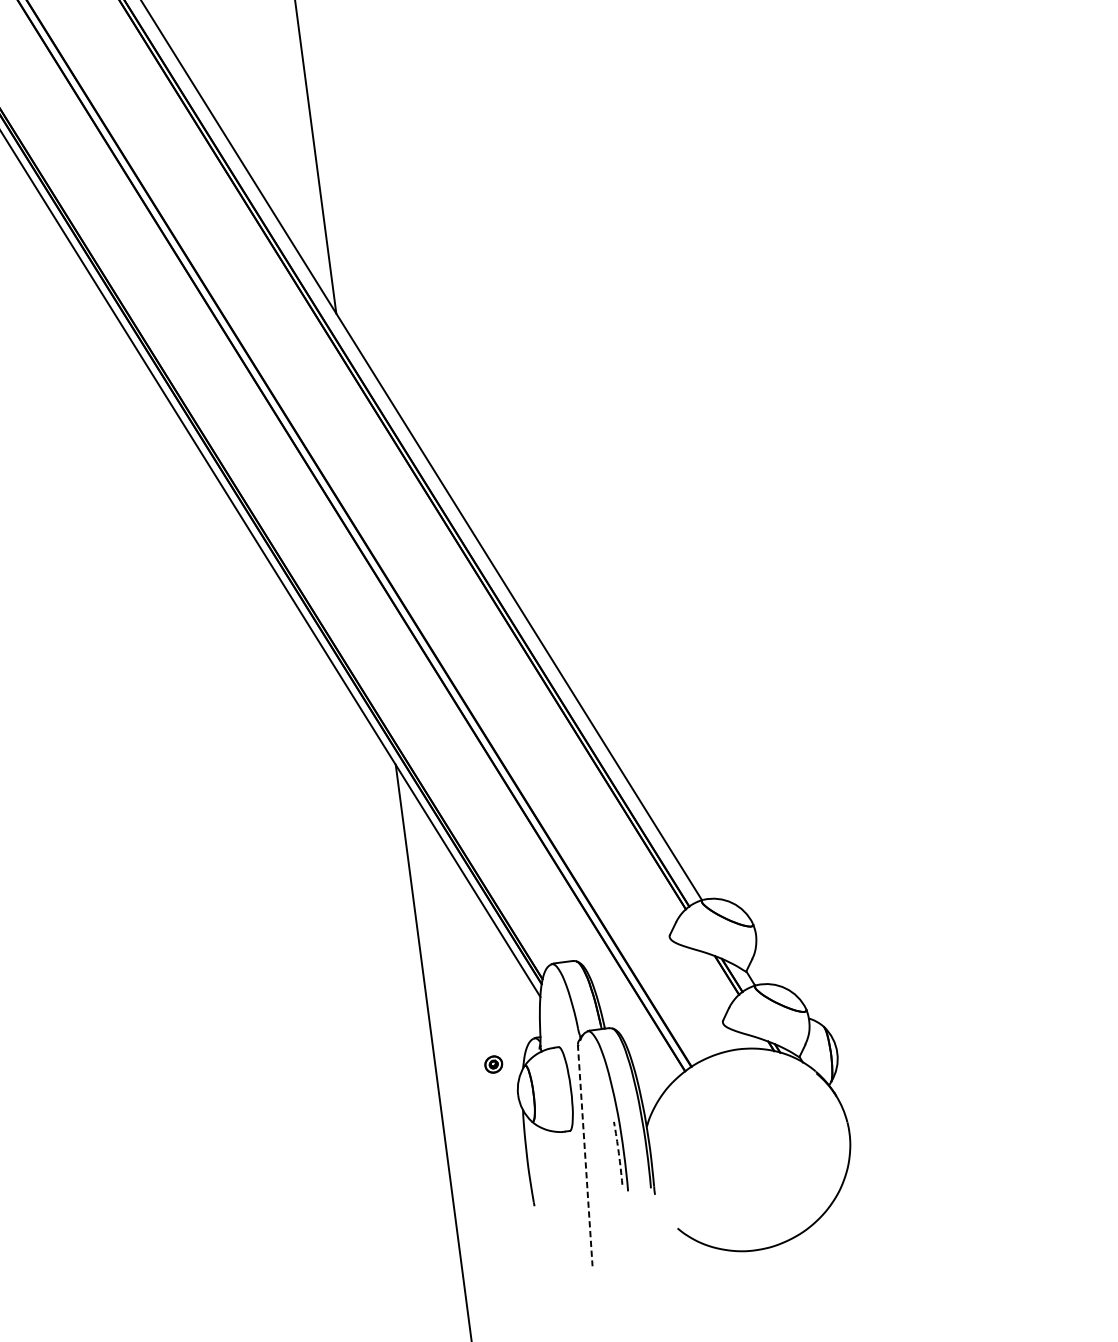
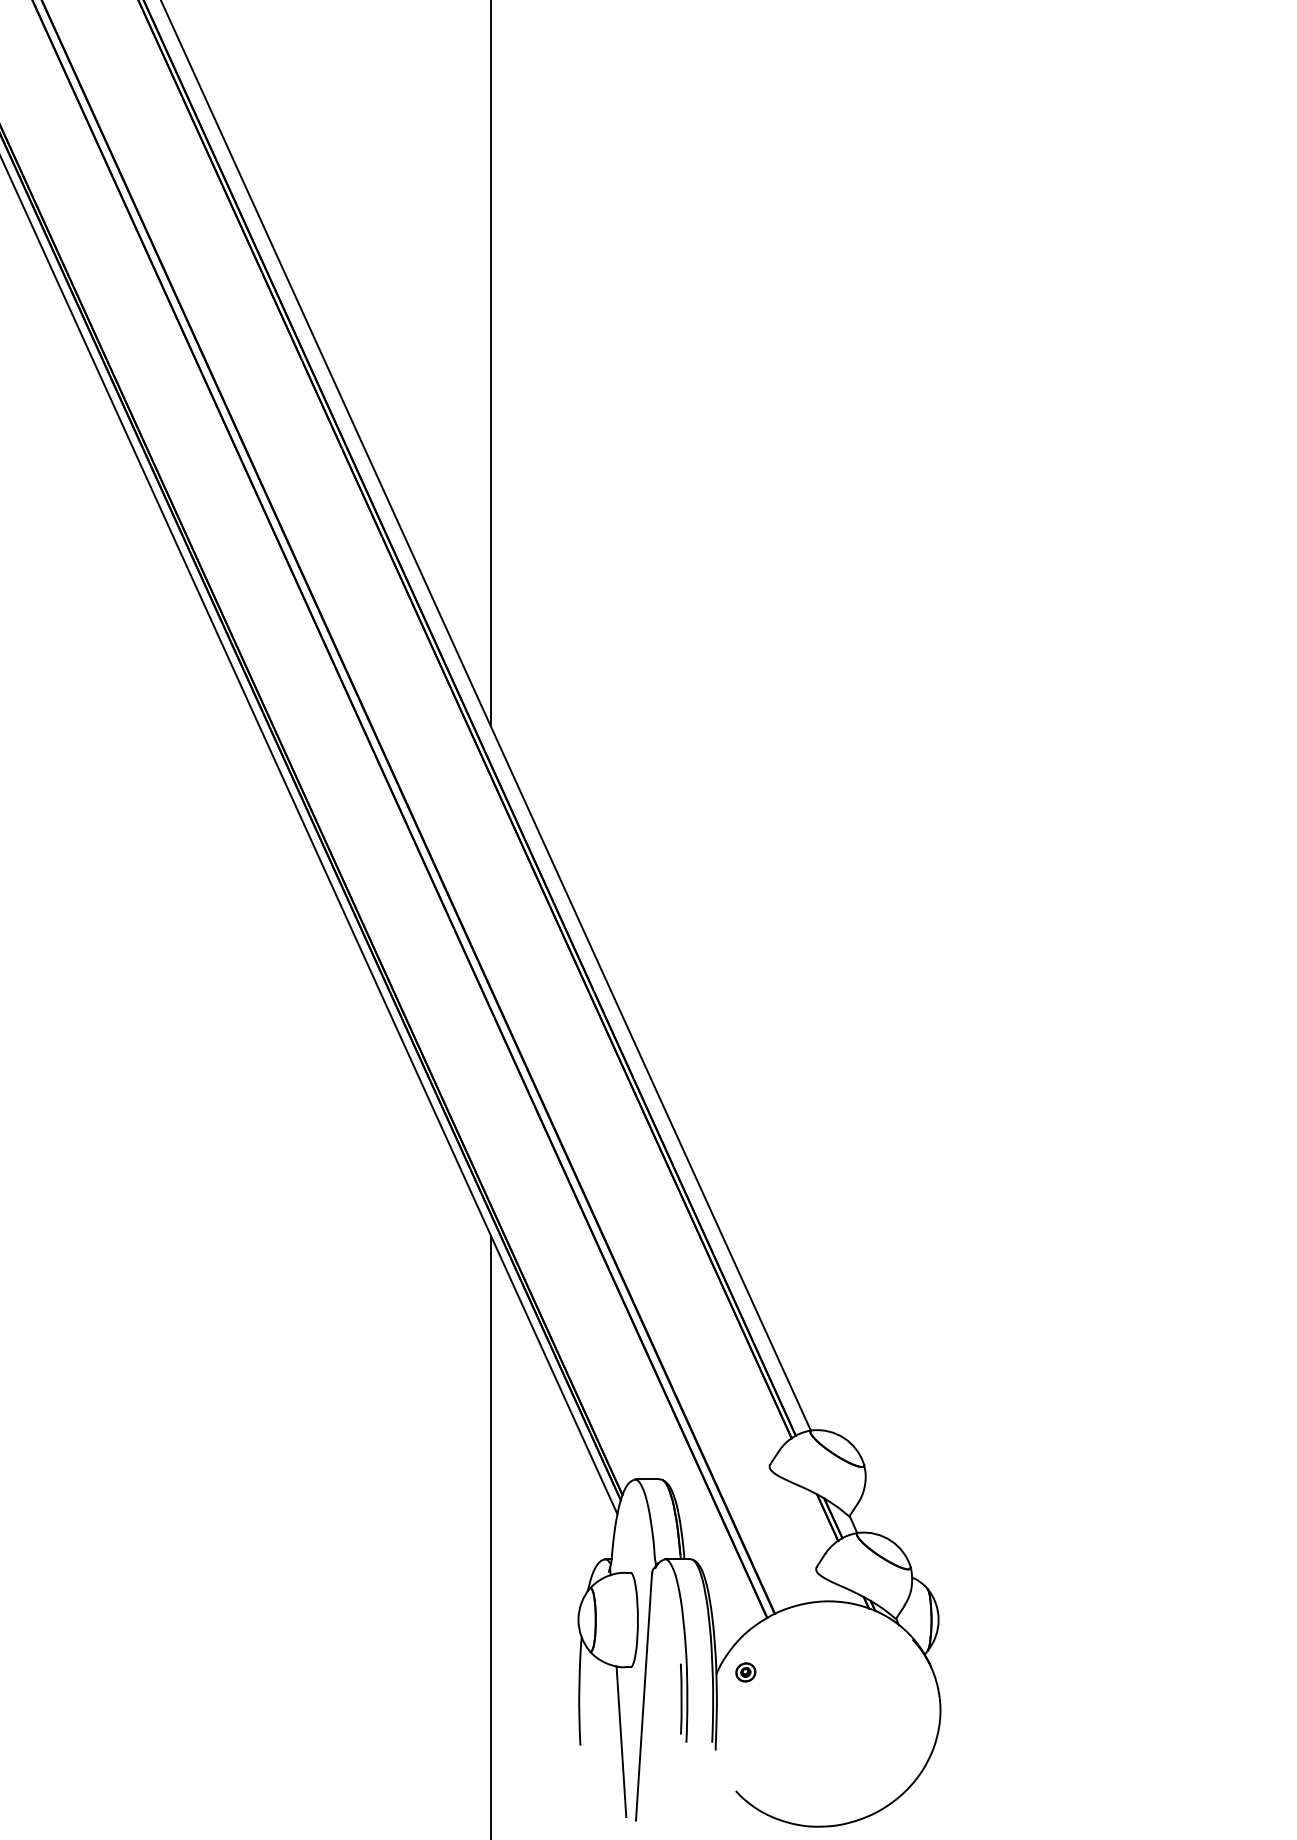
part: (493, 1064) -> (745, 1672), moved
arc: (618, 1153) -> (681, 1699), dashed -> solid
line: (585, 1156) -> (644, 1697), dashed -> solid
line: (570, 1197) -> (621, 1741), added

